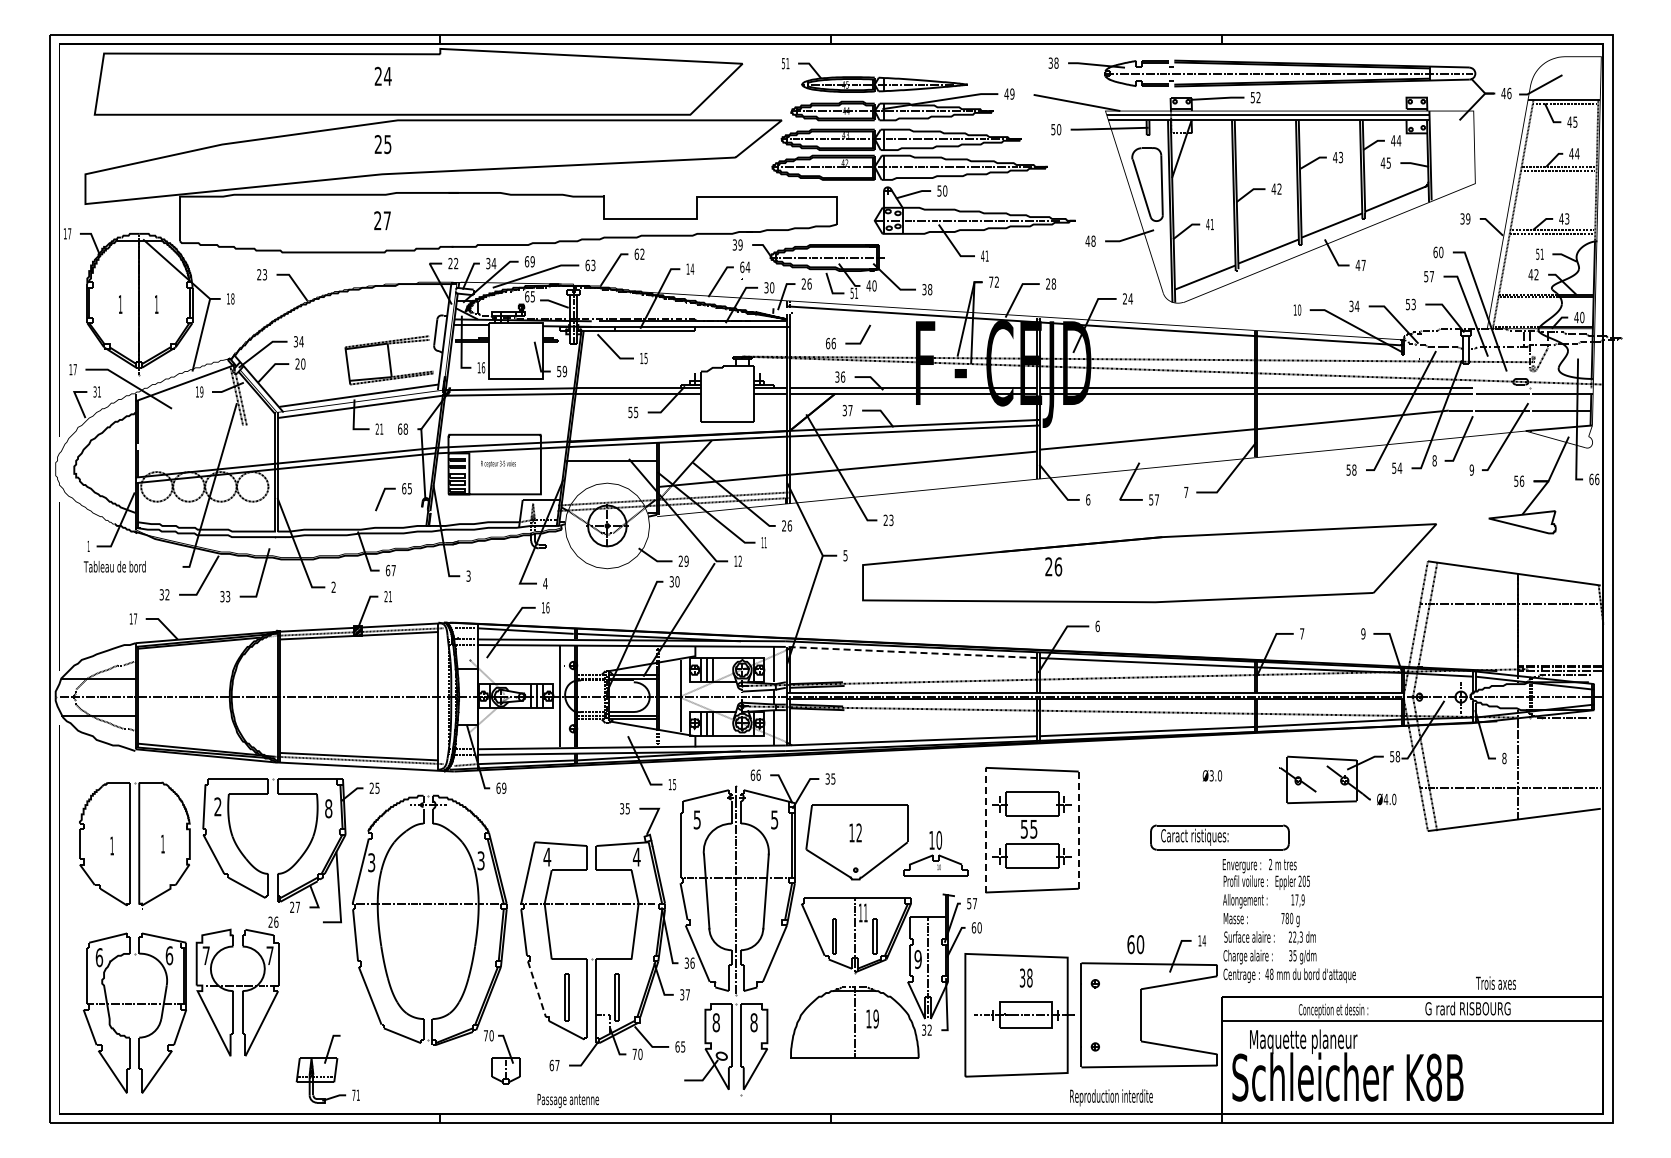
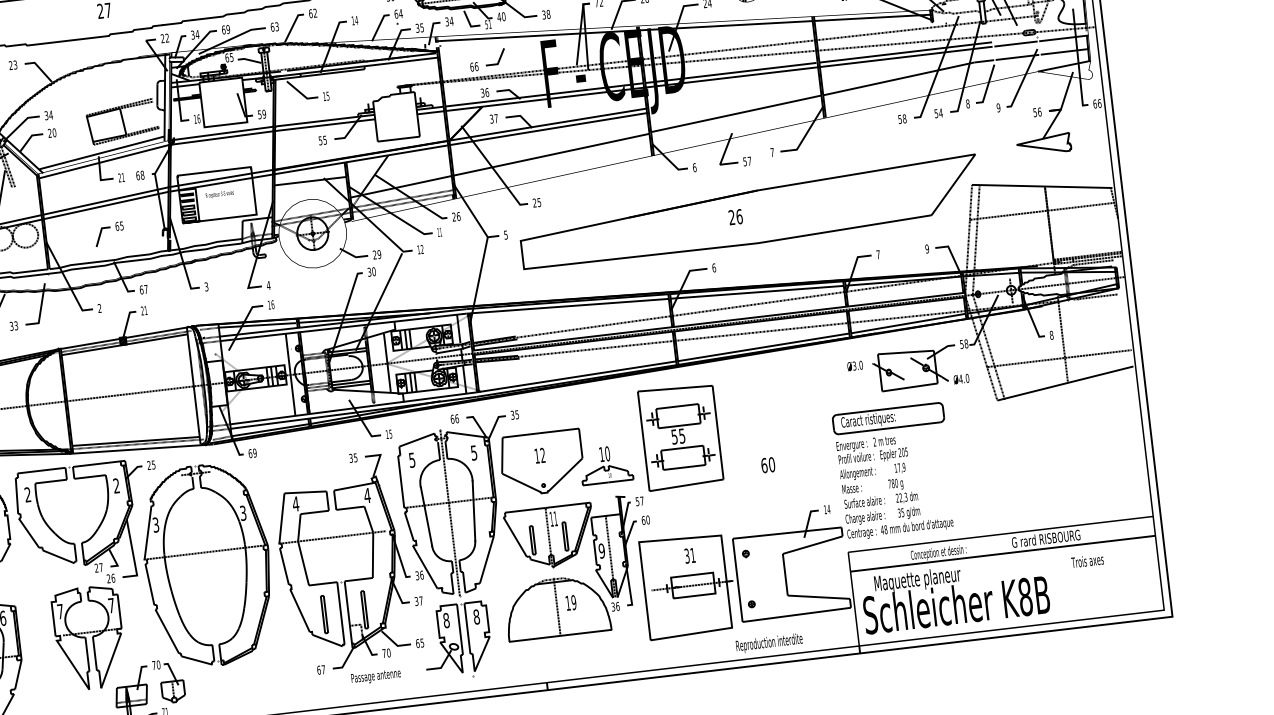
text: (806, 283) -> (449, 21), 26 -> 34
text: (772, 287) -> (422, 27), 30 -> 35
part: (393, 489) -> (108, 228), moved
text: (891, 519) -> (539, 201), 23 -> 25
text: (1053, 566) -> (735, 216), moved
line: (911, 652) -> (567, 306), dashed -> solid
text: (1212, 775) -> (855, 365), moved
text: (328, 808) -> (116, 485), 8 -> 2
line: (985, 829) -> (643, 440), dashed -> solid
line: (1078, 830) -> (717, 432), dashed -> solid
part: (1219, 837) -> (888, 418), moved
text: (1135, 944) -> (767, 465), moved
text: (1029, 977) -> (692, 555), 38 -> 31
text: (1495, 982) -> (1087, 560), moved
part: (237, 986) -> (88, 633), moved
line: (537, 989) -> (300, 610), dashed -> solid
text: (929, 1029) -> (617, 605), 32 -> 36
part: (502, 1057) -> (169, 681), moved
text: (568, 1100) -> (376, 676), moved

